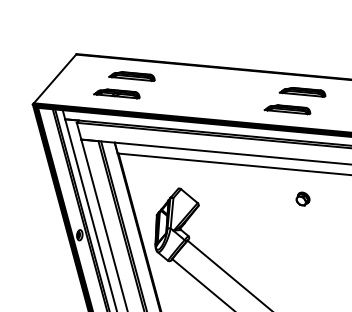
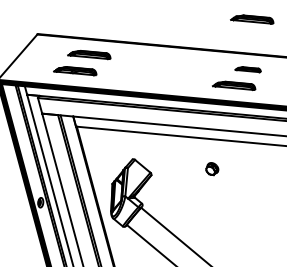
part: (306, 38) -> (251, 19), added
part: (302, 92) -> (248, 69), size x0.6
part: (302, 198) -> (211, 168), moved

